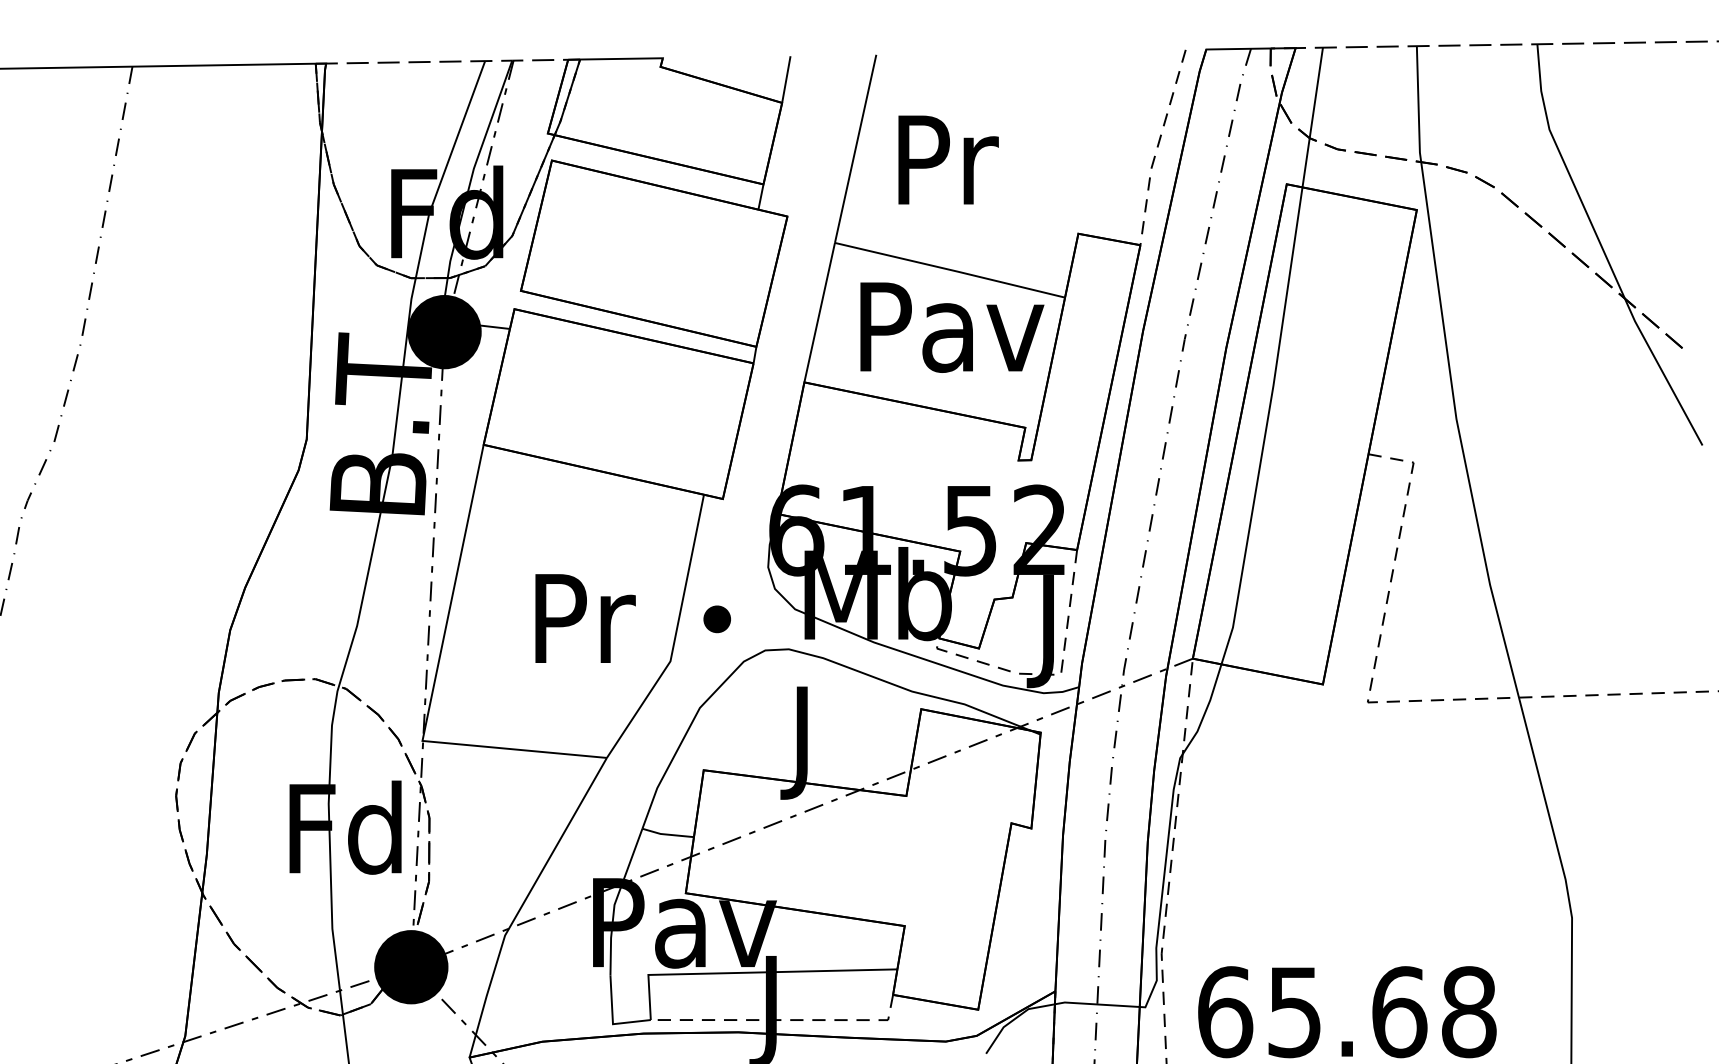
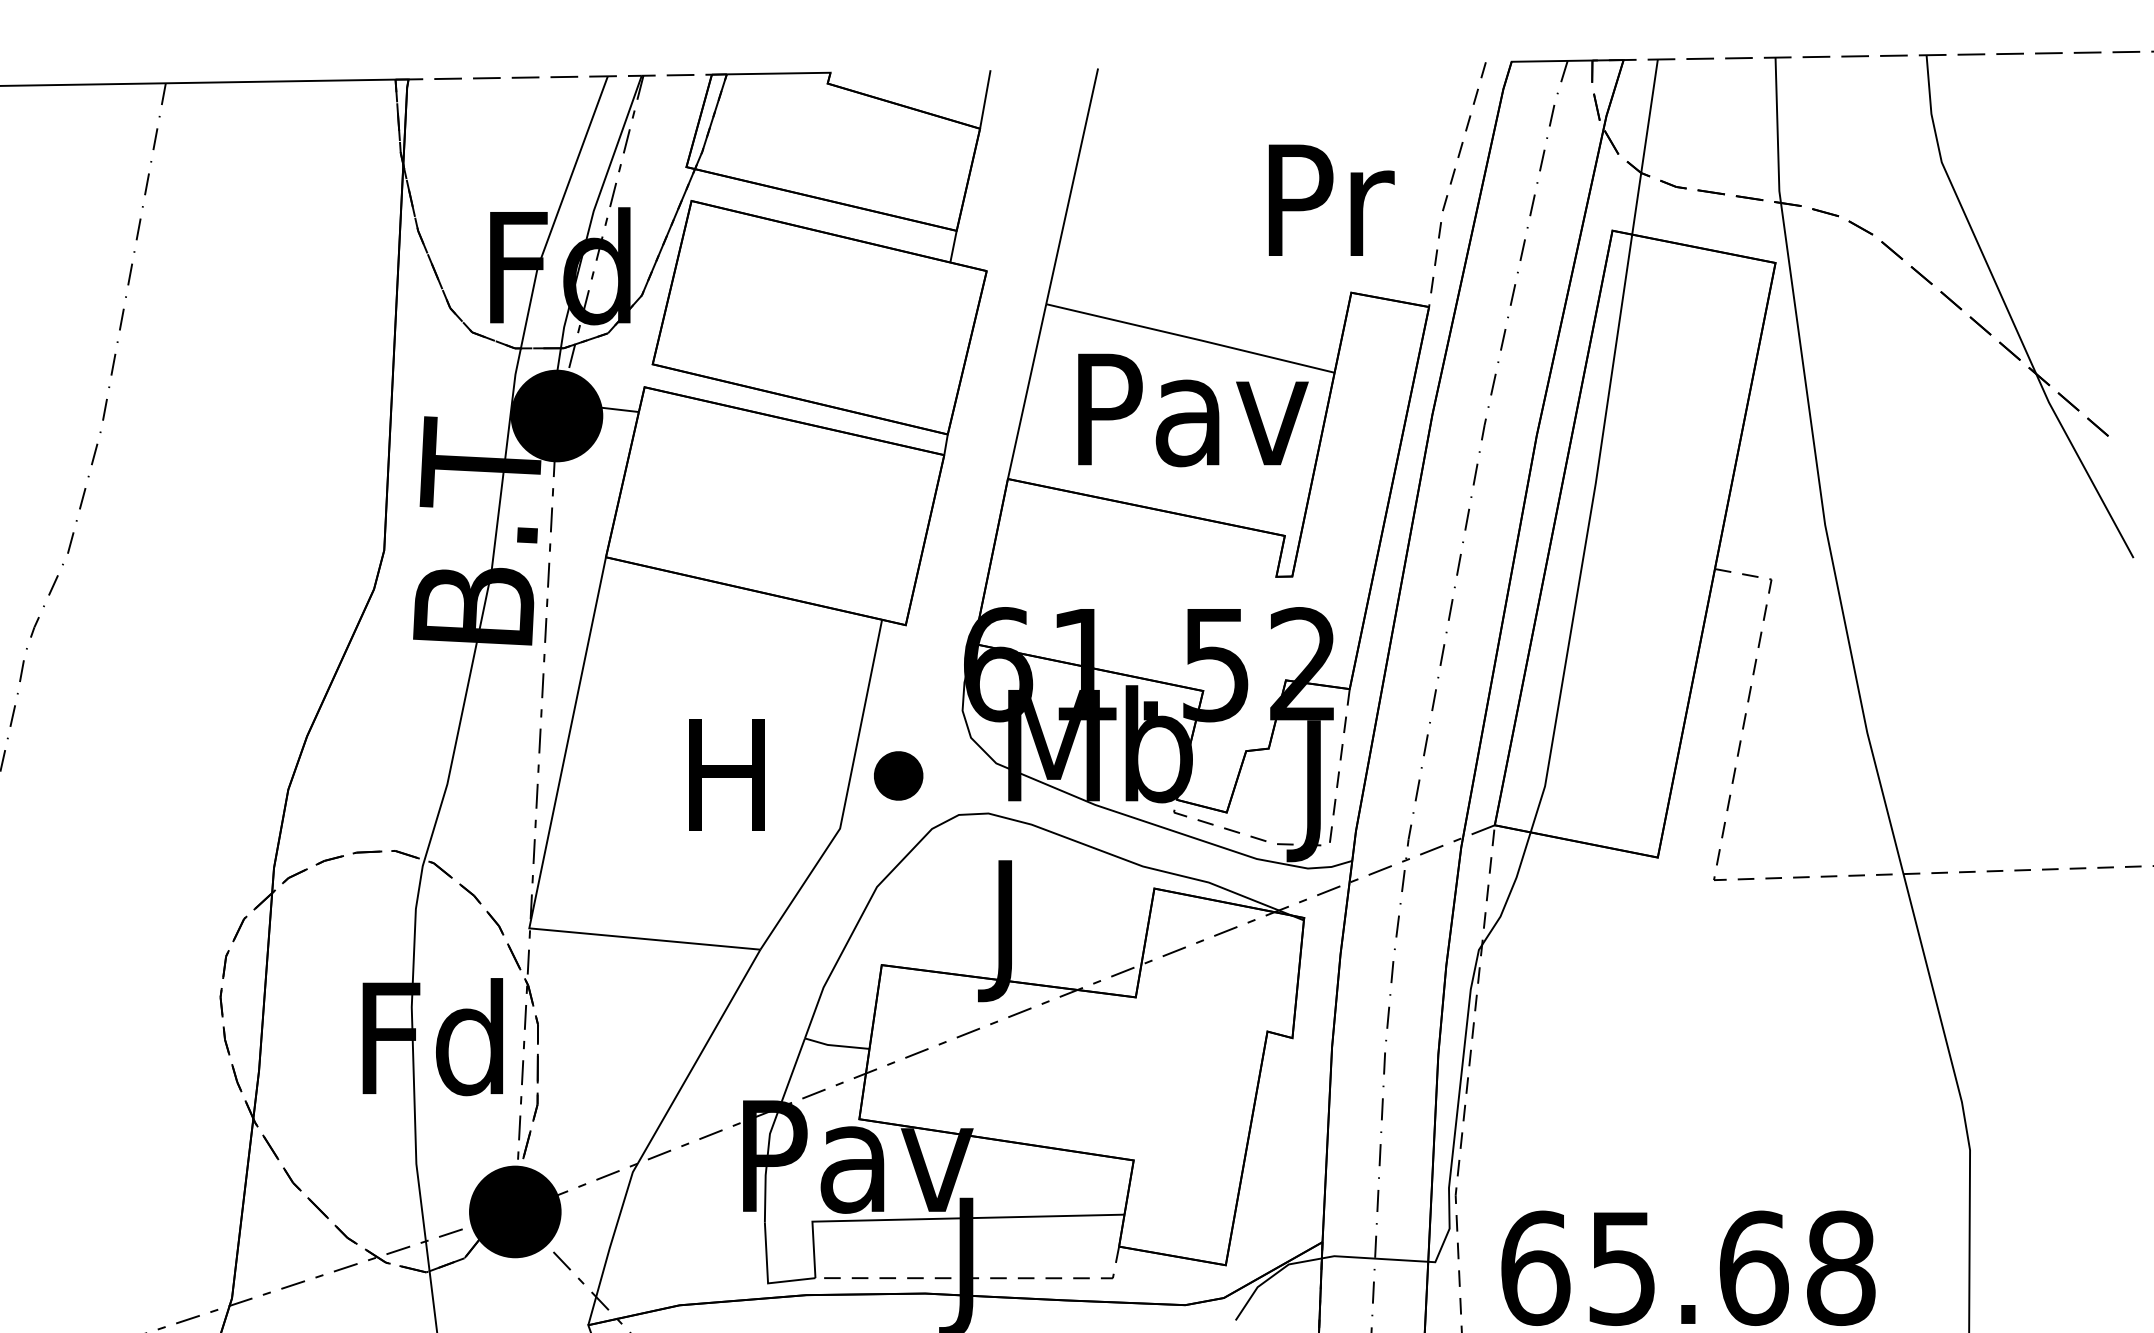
text: (948, 159) -> (1331, 199), moved
text: (585, 618) -> (733, 774), Pr -> H
part: (717, 618) -> (898, 775), size x1.43

